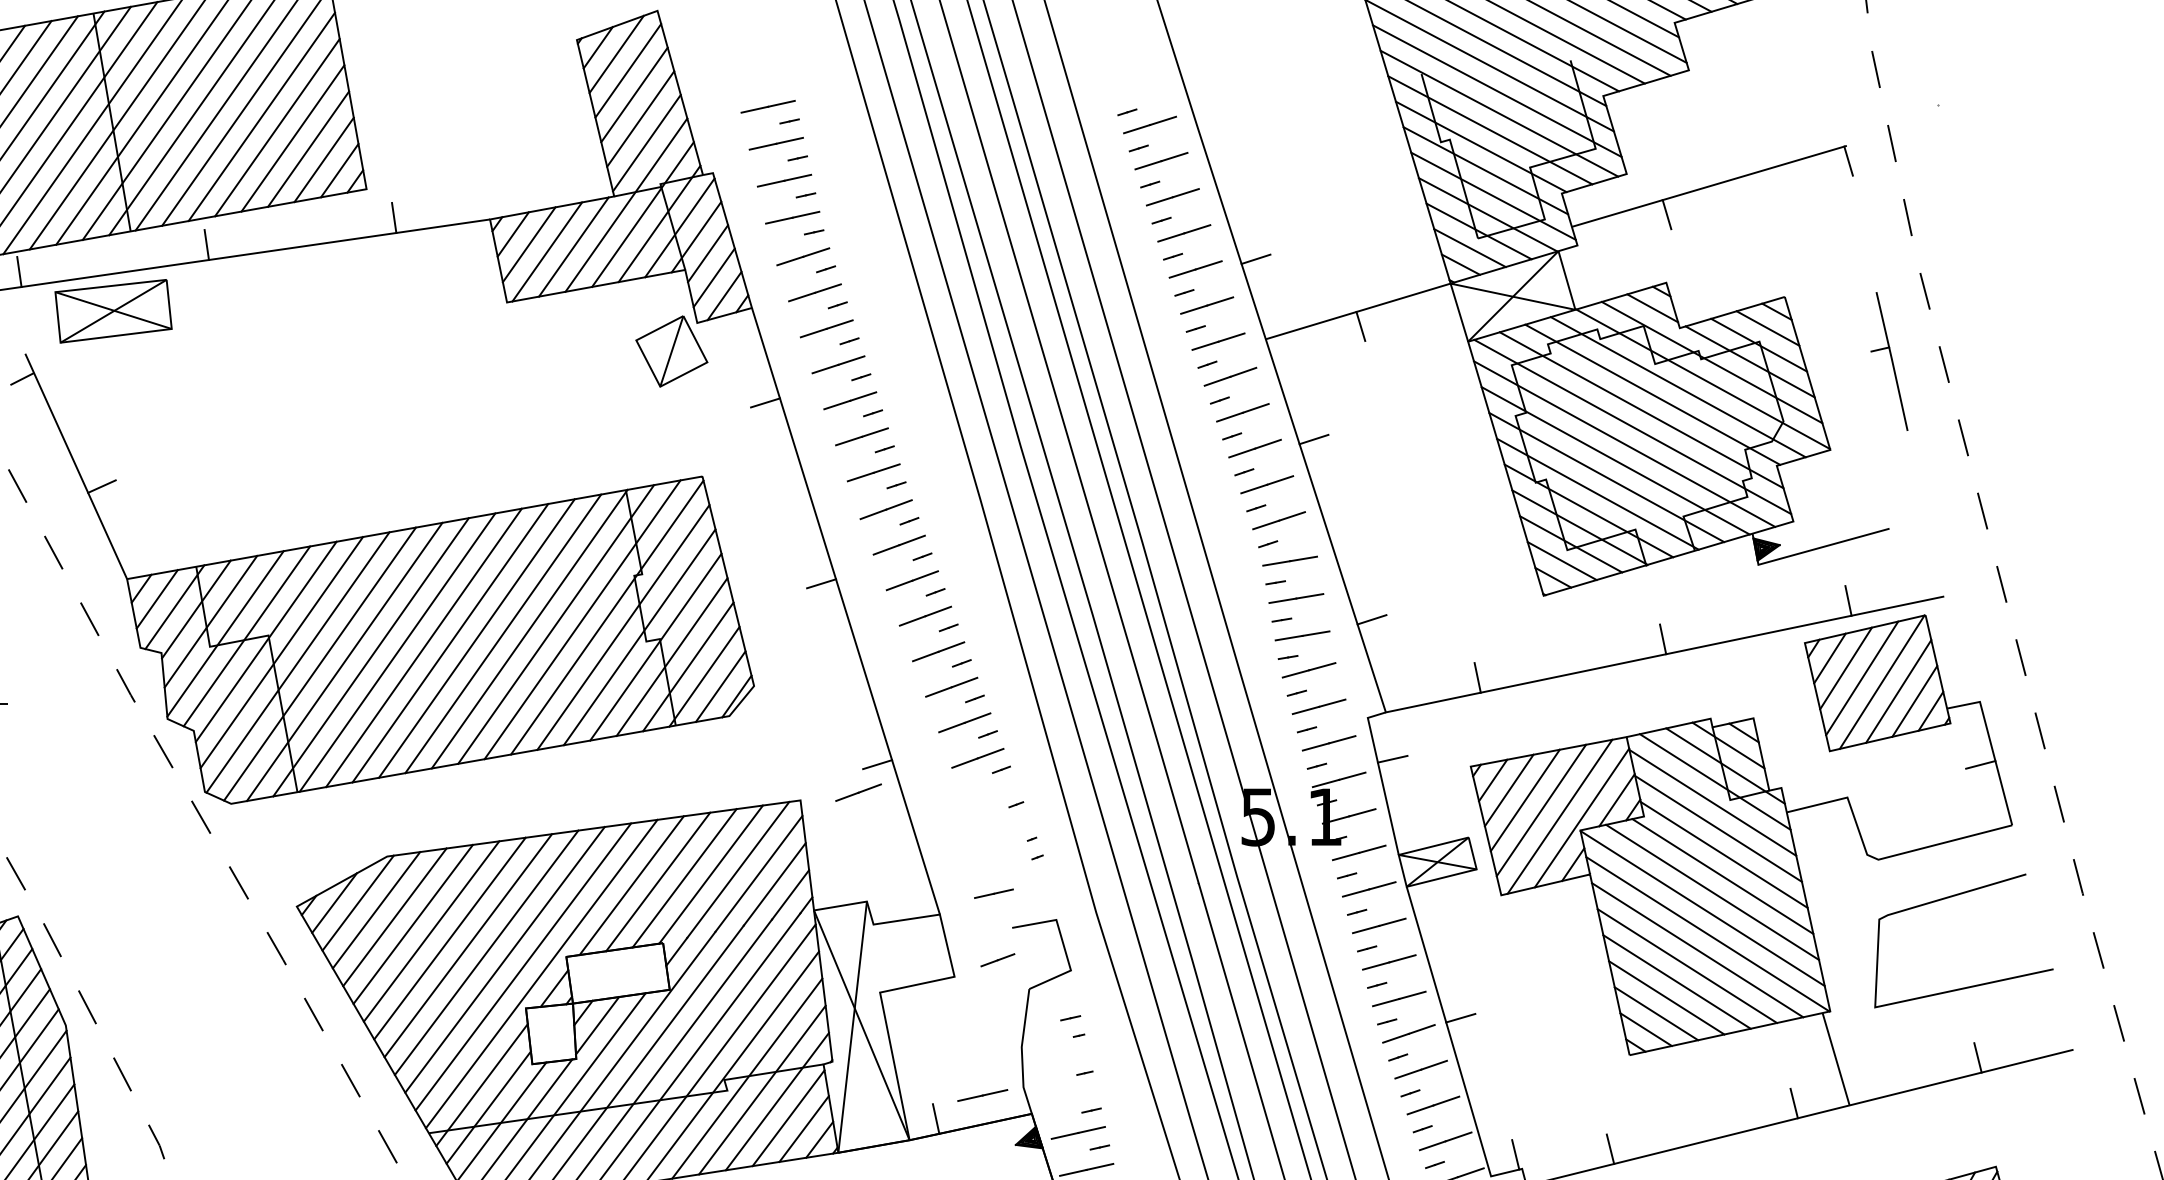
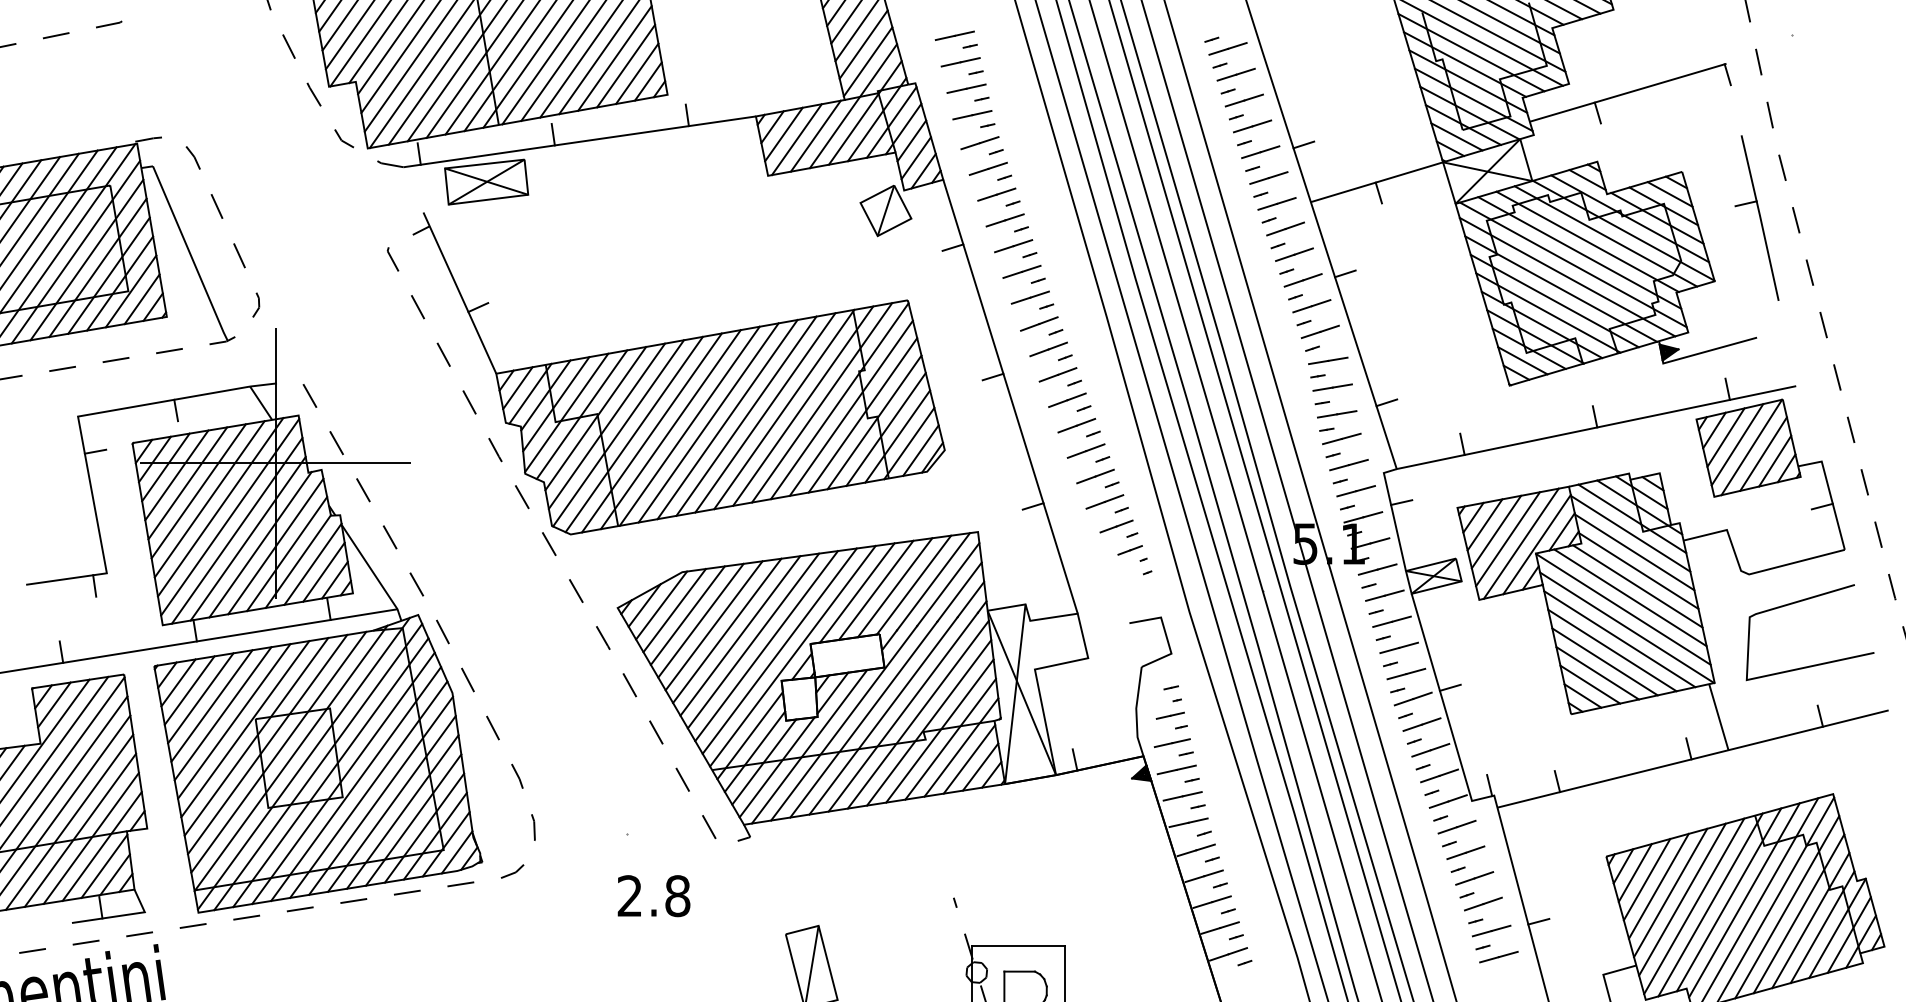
part: (1888, 360) -> (1756, 217), size x1.67
line: (858, 792) -> (1116, 526), moved
line: (992, 893) -> (1169, 715), moved
line: (996, 960) -> (1129, 550), moved
line: (981, 1094) -> (1171, 742), moved

